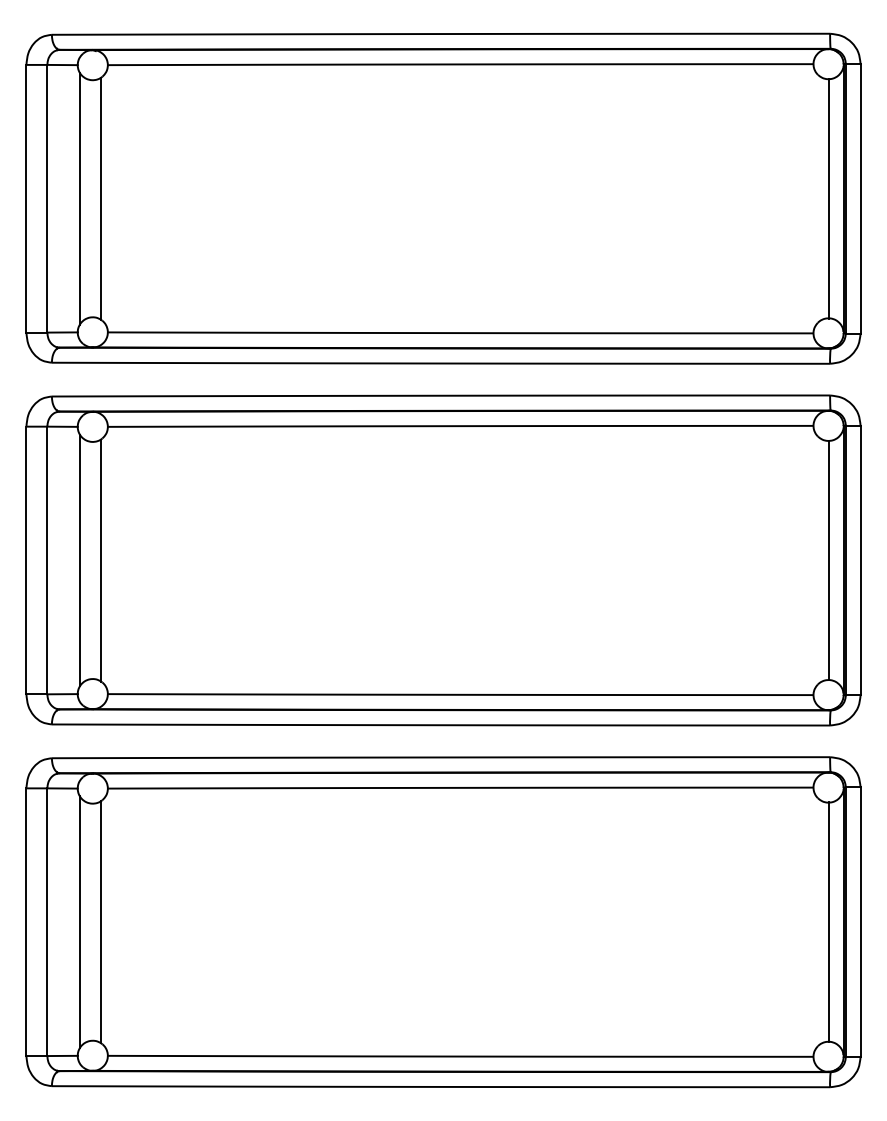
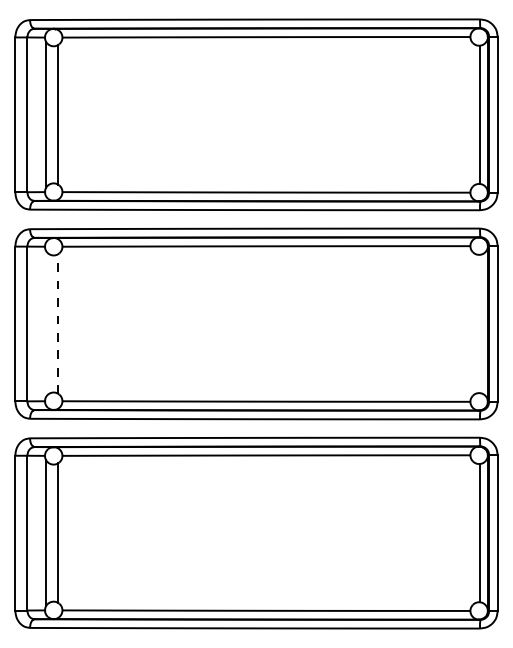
line: (80, 559) -> (46, 323), removed
line: (829, 559) -> (479, 323), removed
line: (101, 561) -> (58, 324), solid -> dashed

